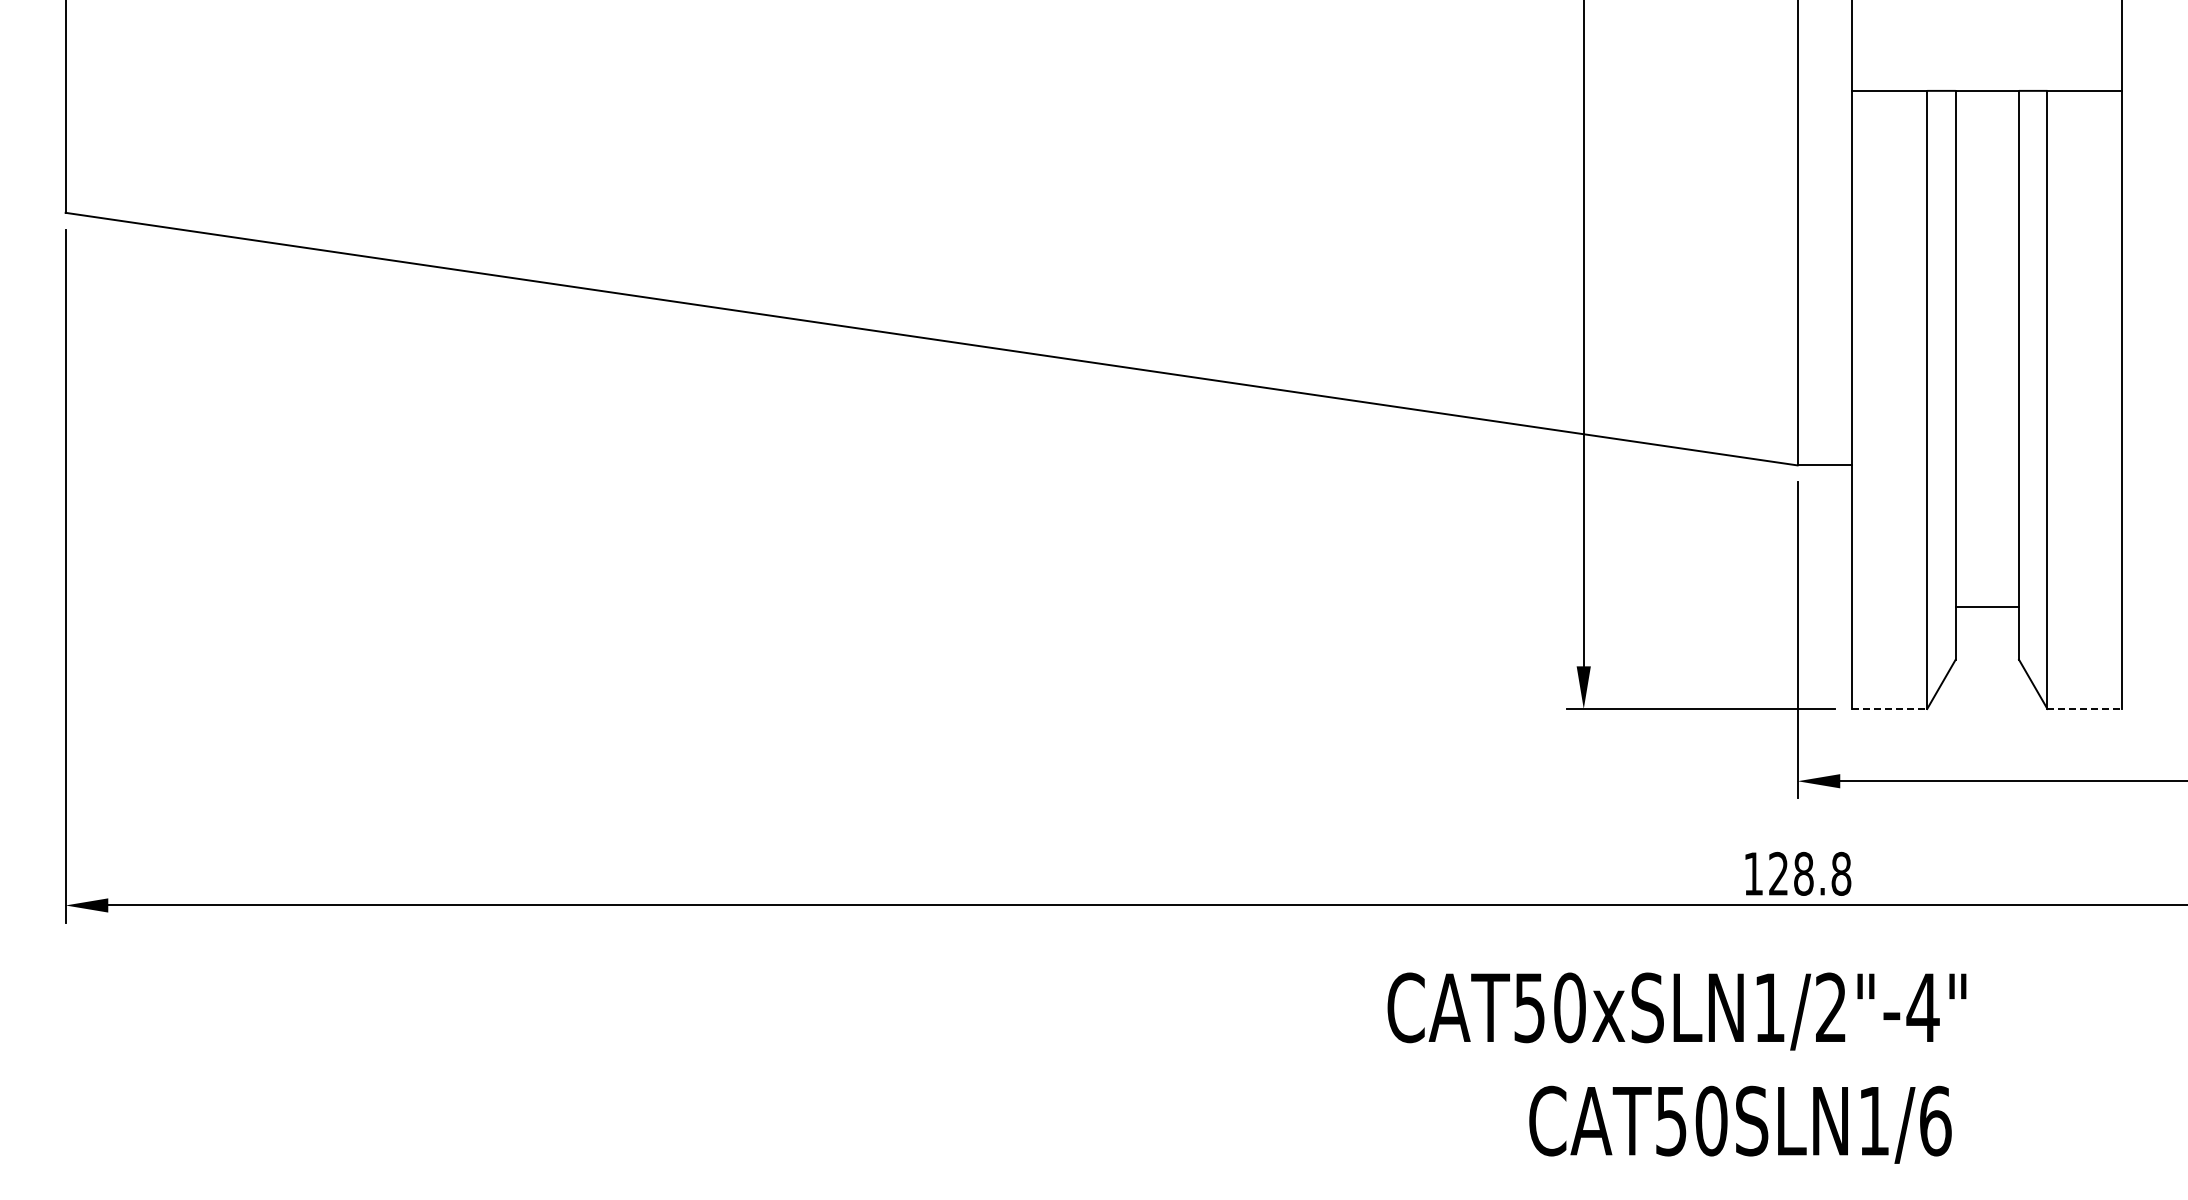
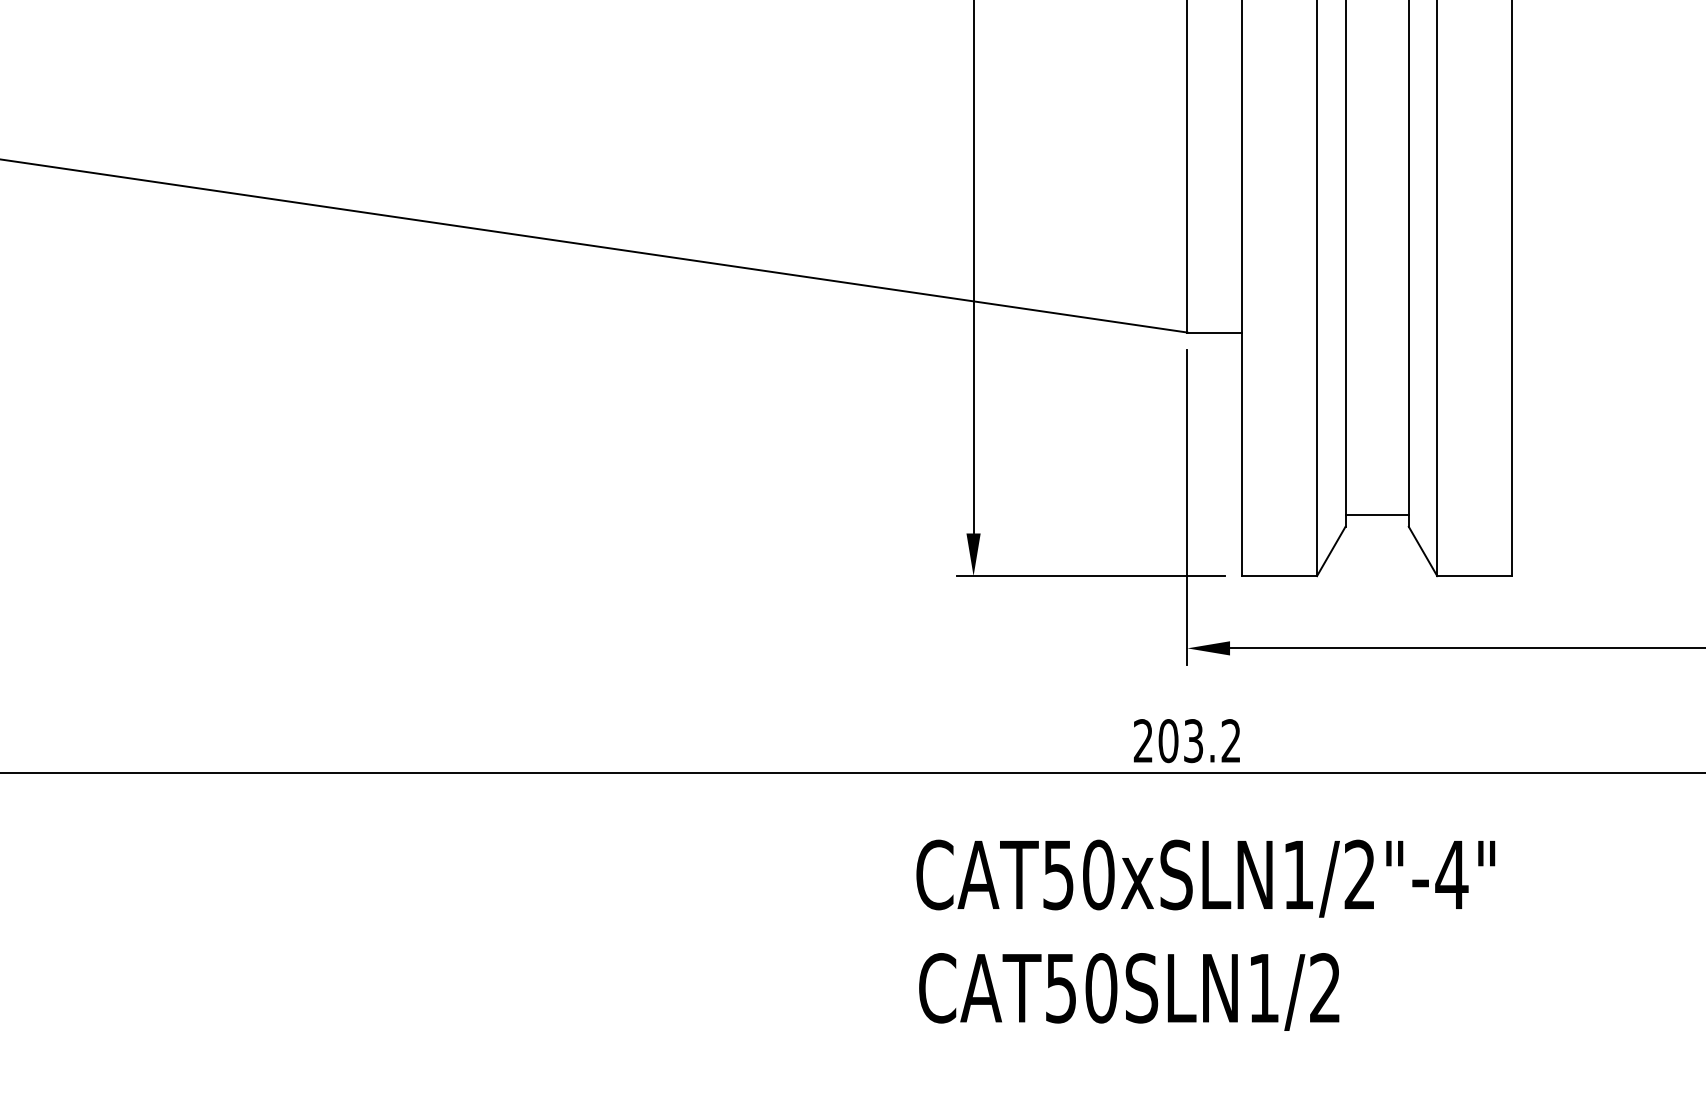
line: (1987, 607) -> (1377, 515), moved
line: (1889, 708) -> (1279, 575), dashed -> solid
line: (2085, 708) -> (1475, 575), dashed -> solid
text: (1797, 873) -> (1187, 740), 128.8 -> 203.2
text: (1676, 1011) -> (1205, 878), moved
text: (1935, 1120) -> (1325, 987), CAT50SLN1/6 -> CAT50SLN1/2

